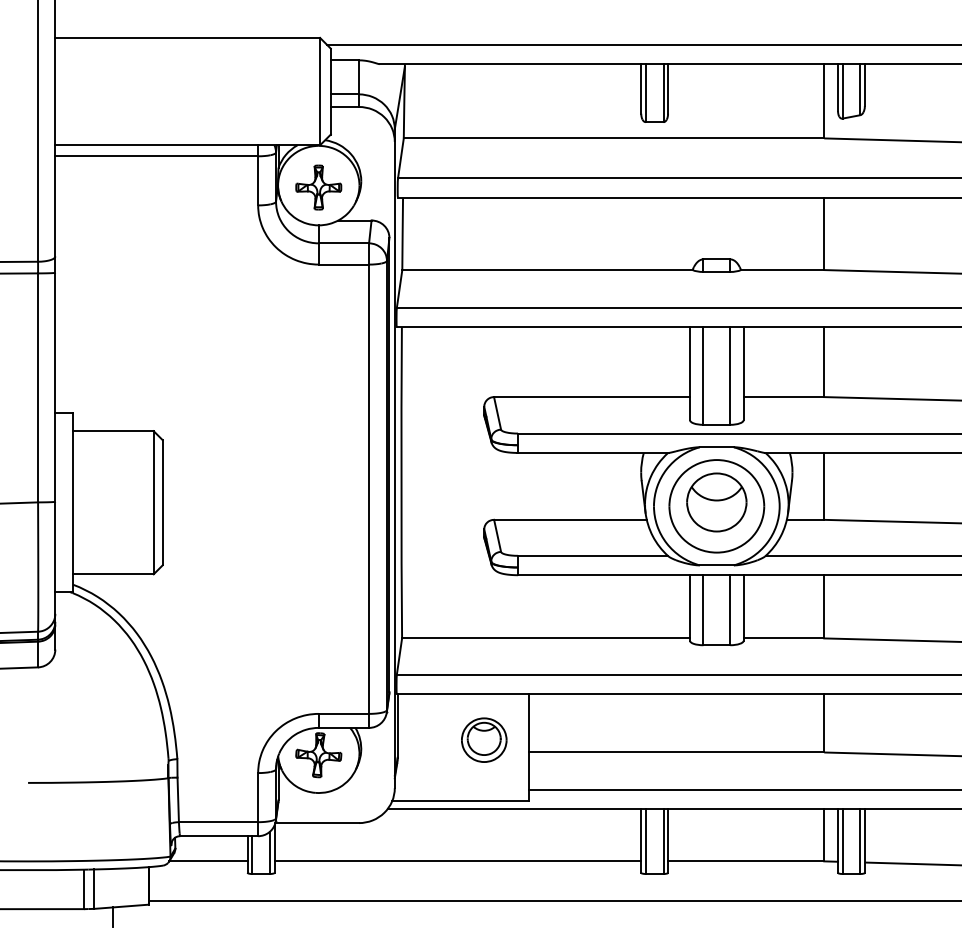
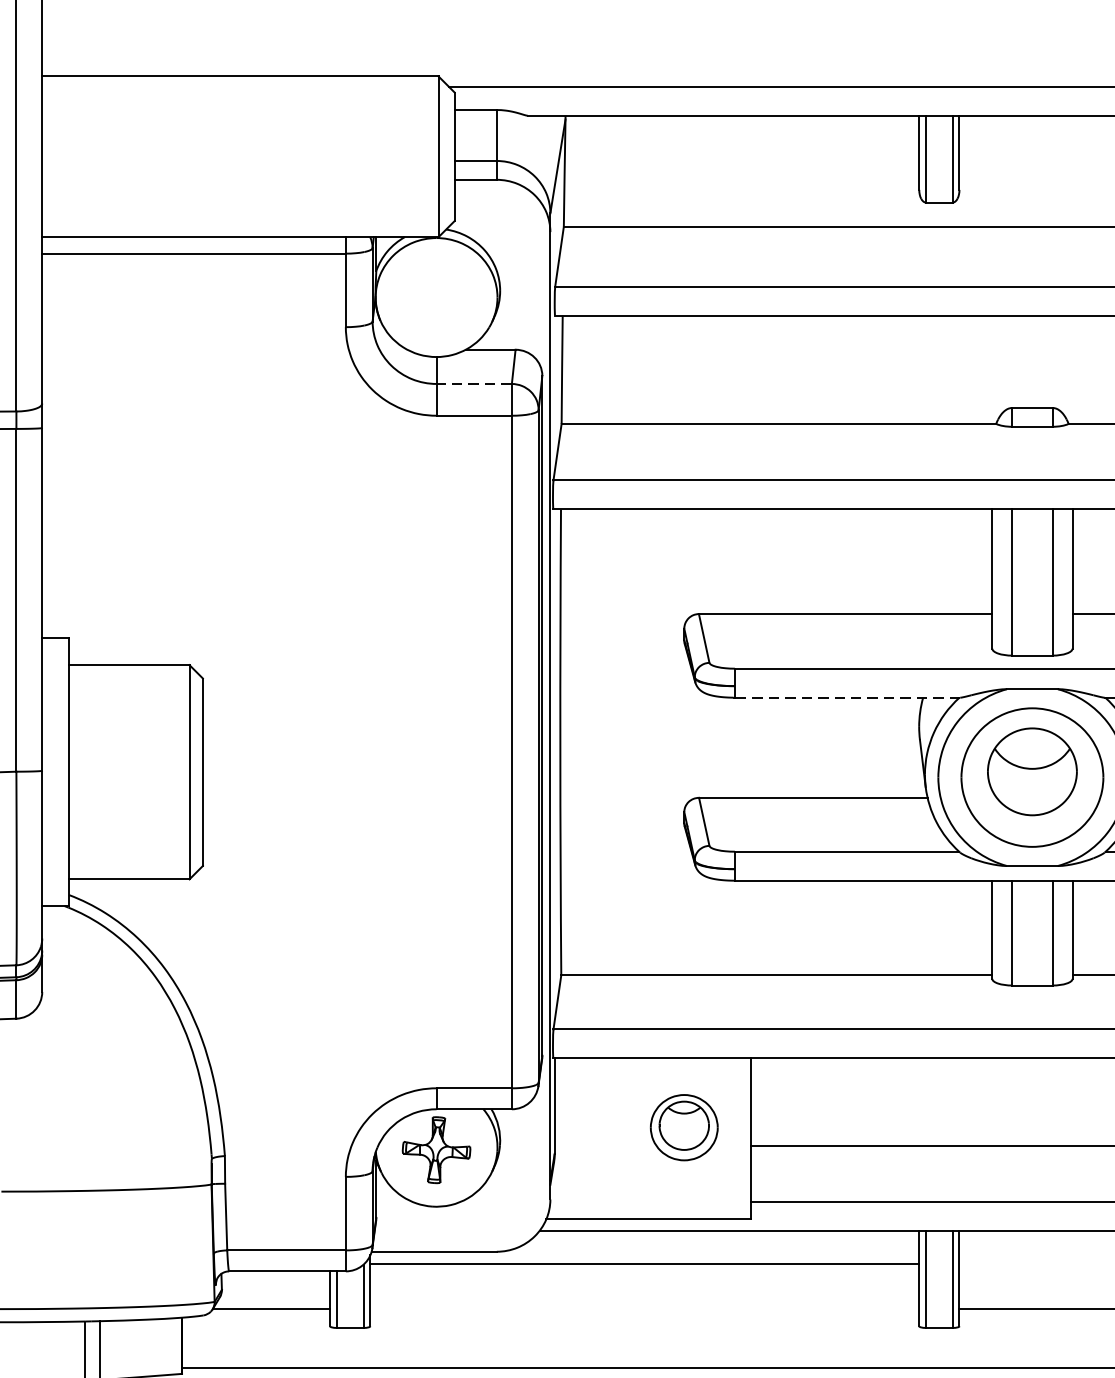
part: (318, 187) -> (436, 300), removed
line: (343, 243) -> (473, 384), solid -> dashed
line: (592, 452) -> (846, 697), solid -> dashed
line: (457, 861) -> (644, 1264), moved

